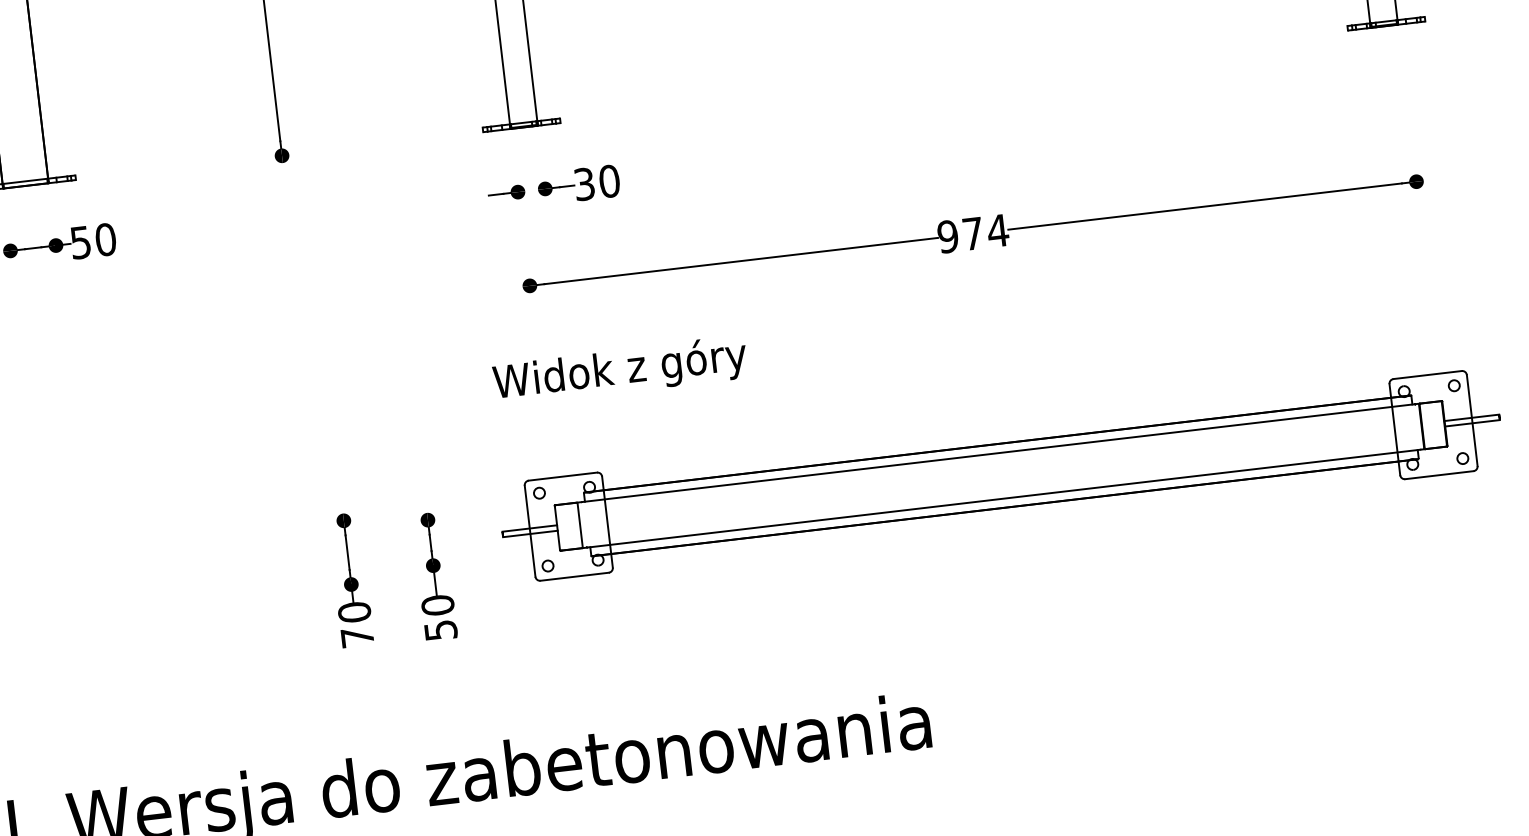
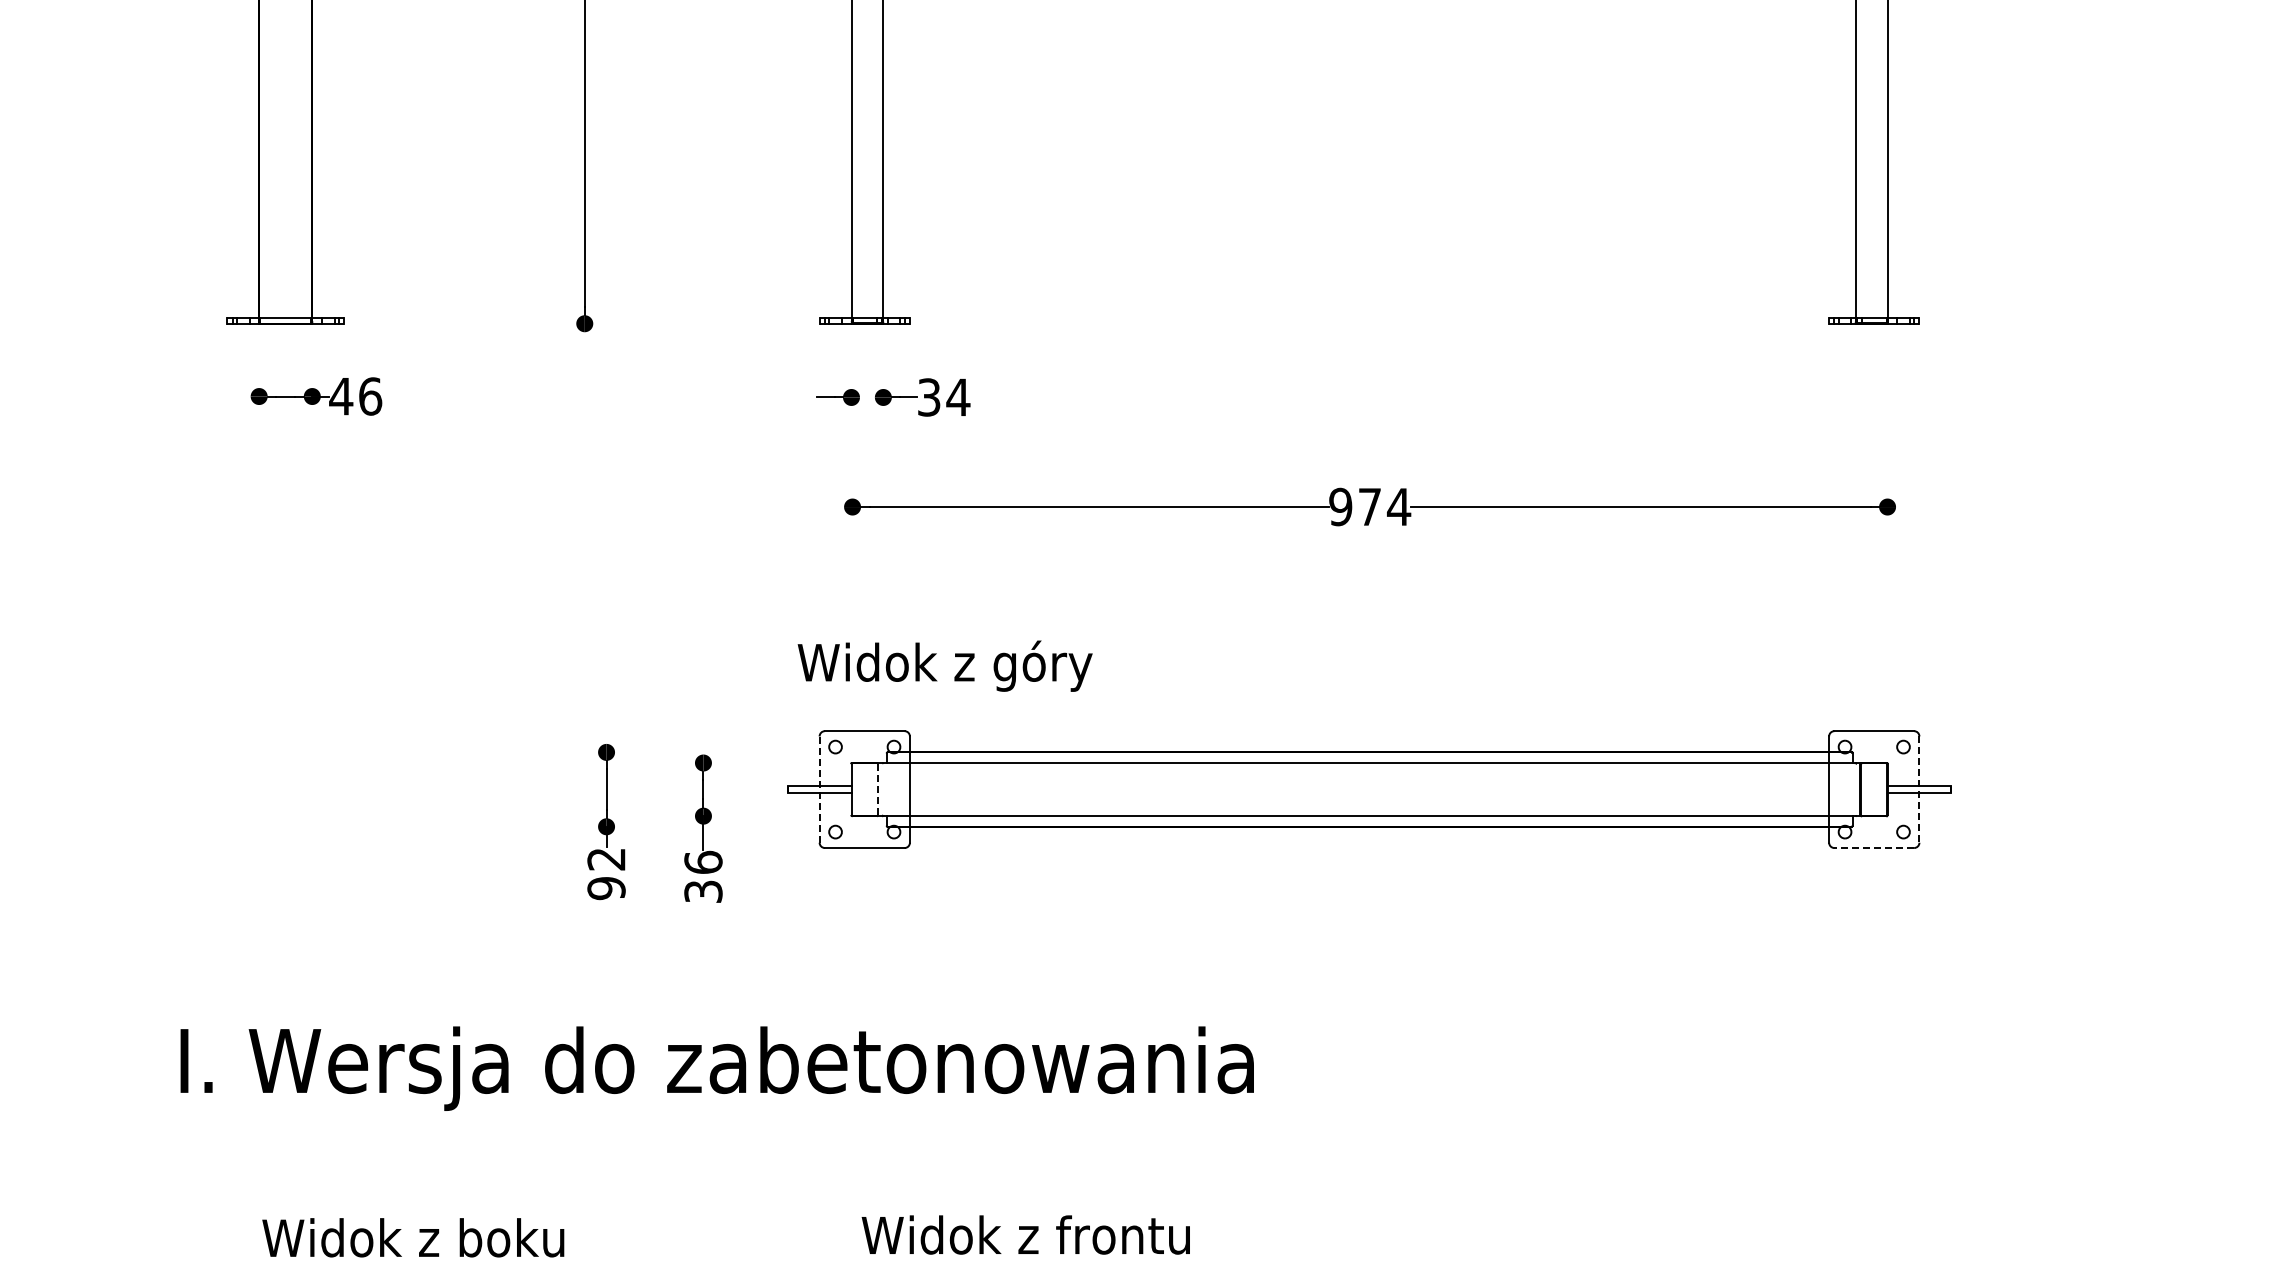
text: (609, 181) -> (958, 397), 30 -> 34
text: (92, 241) -> (355, 396), 50 -> 46
text: (619, 370) -> (944, 665), moved
line: (1472, 421) -> (1919, 790), solid -> dashed
line: (1439, 475) -> (1874, 848), solid -> dashed
line: (580, 525) -> (878, 789), solid -> dashed
line: (530, 531) -> (819, 789), solid -> dashed
text: (439, 617) -> (703, 876), 50 -> 36
text: (355, 624) -> (606, 873), 70 -> 92

